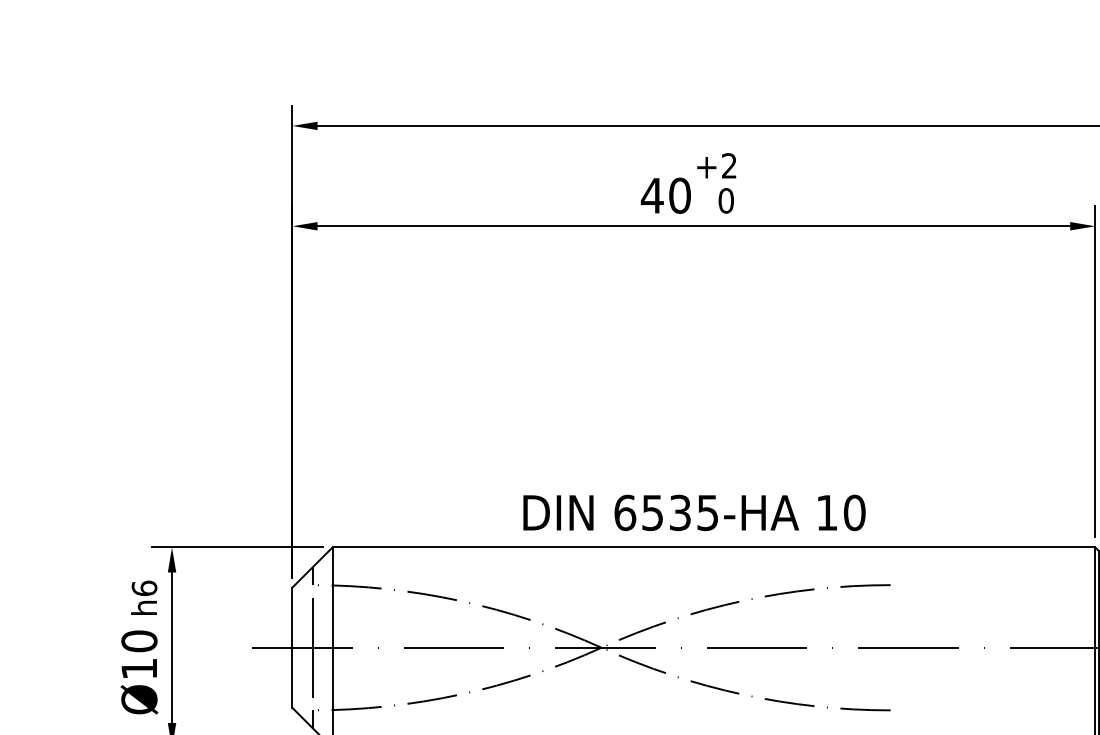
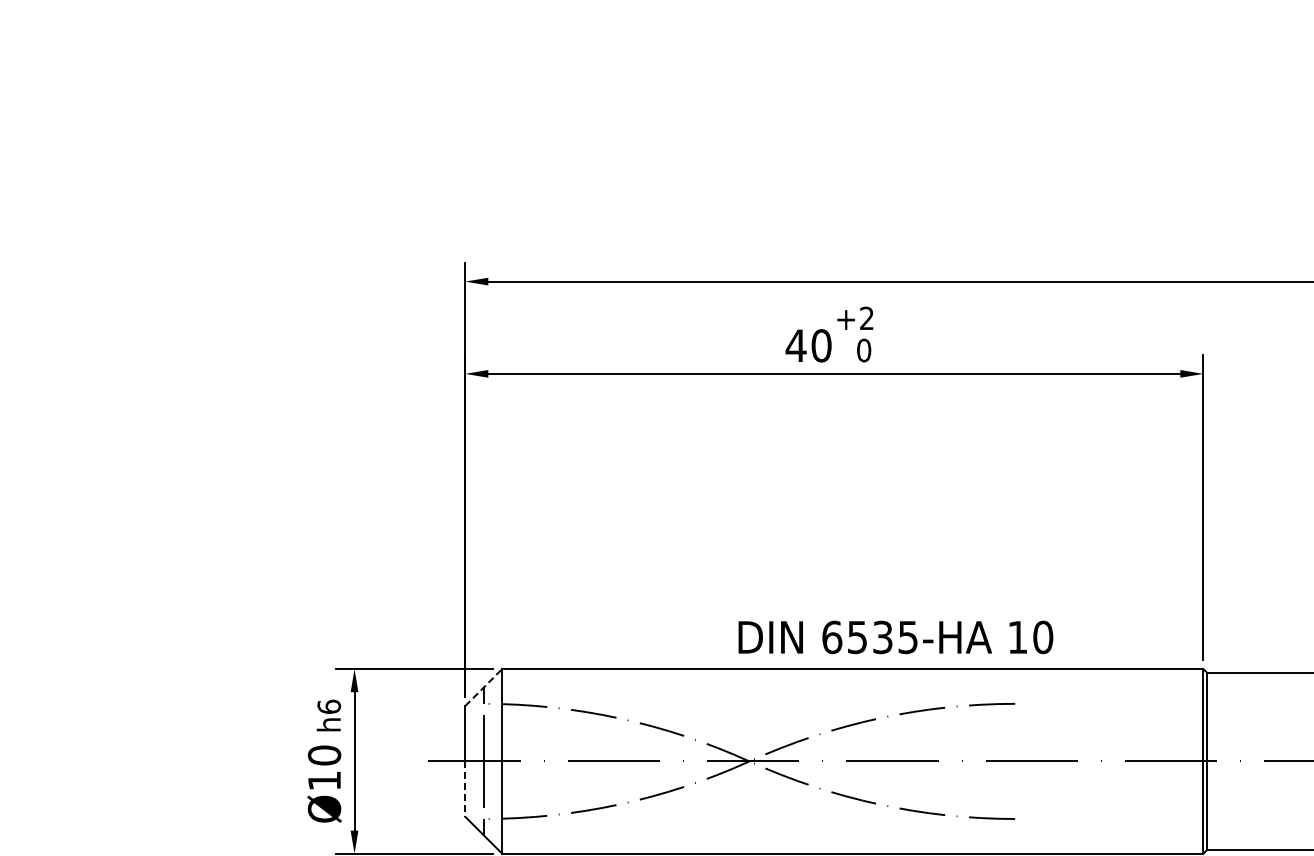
text: (694, 512) -> (895, 637), moved
line: (313, 567) -> (484, 687), solid -> dashed
line: (292, 678) -> (465, 789), solid -> dashed

